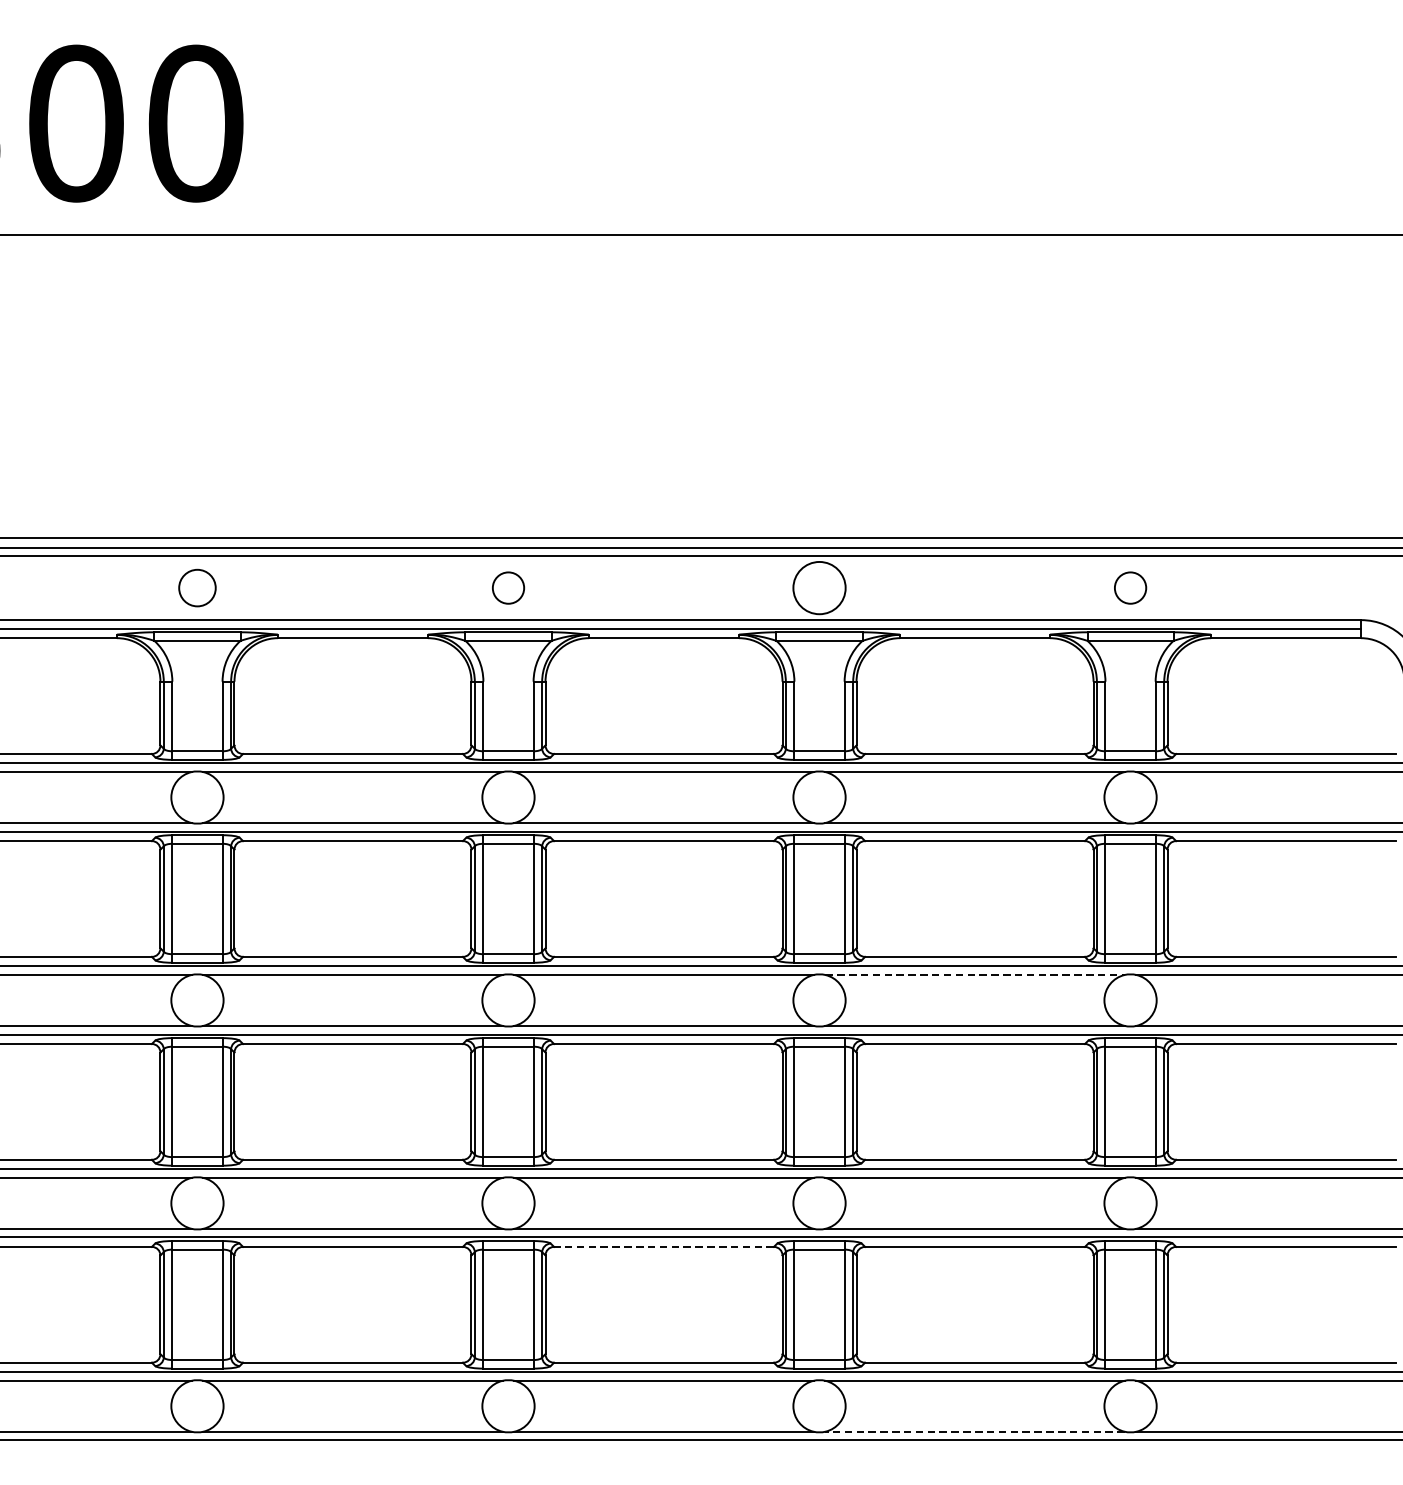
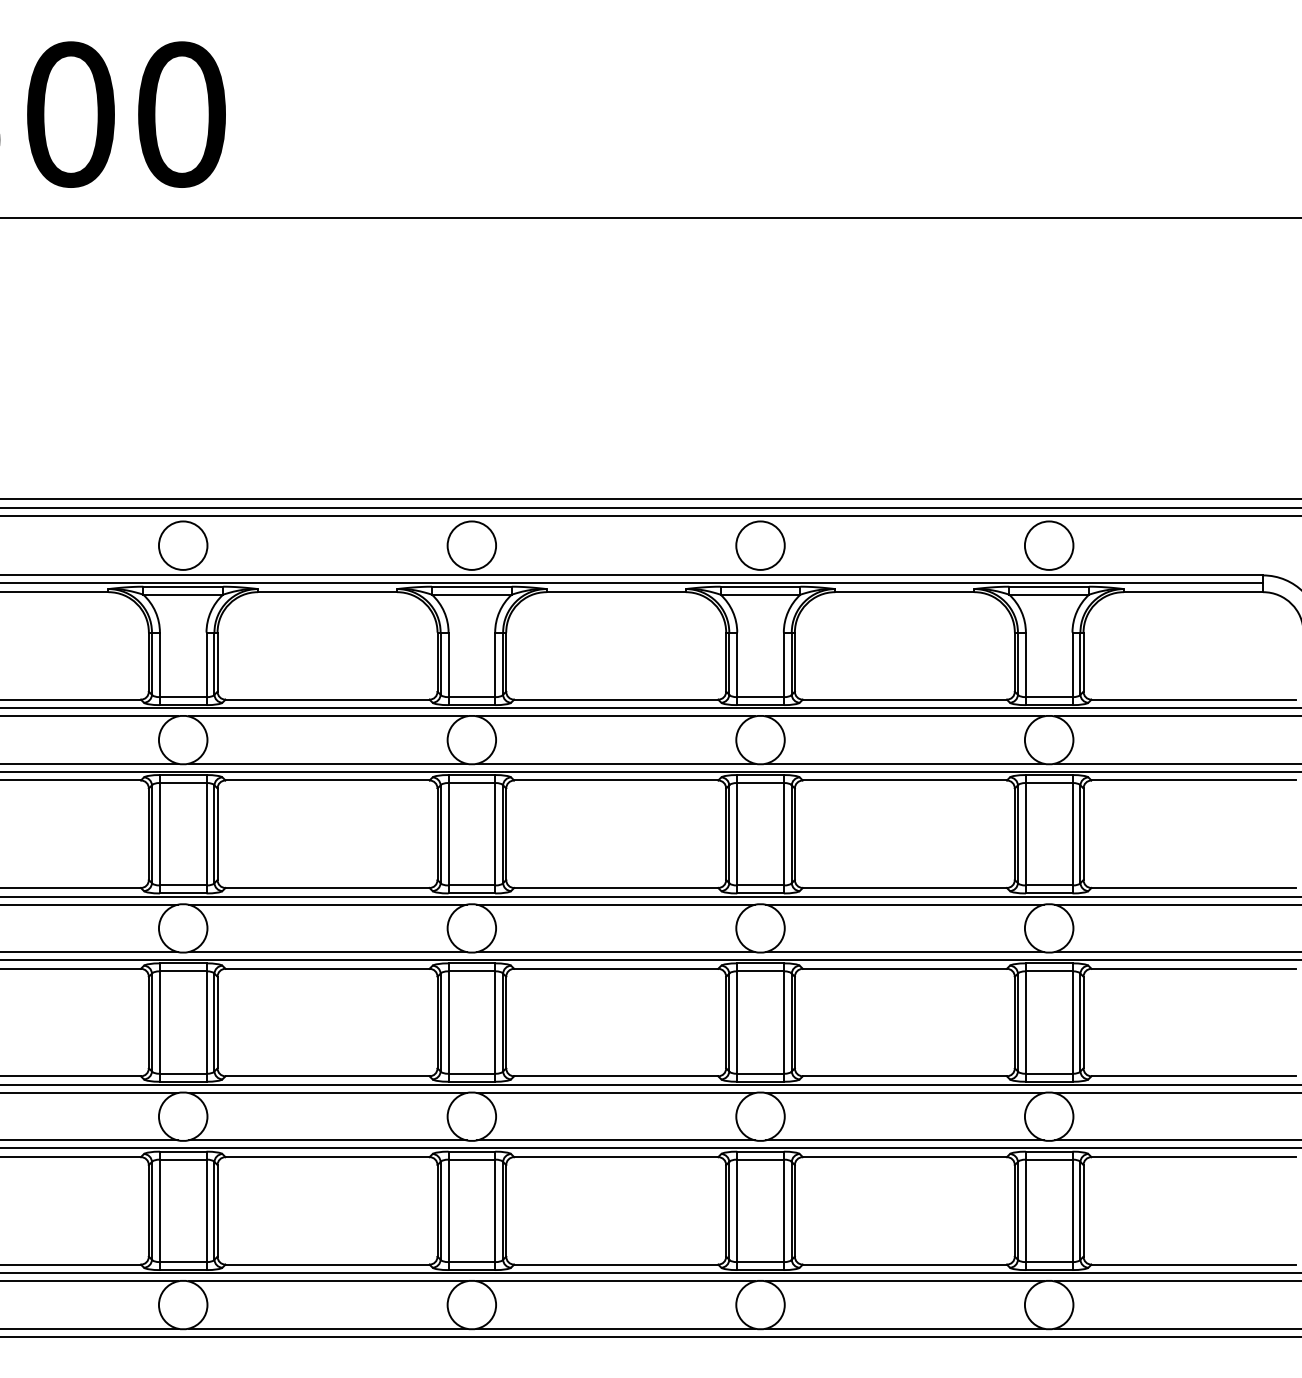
circle: (196, 587) -> (182, 545), size x1.43
circle: (508, 587) -> (471, 545), size x1.67
circle: (1129, 587) -> (1048, 545), size x1.67
line: (974, 974) -> (904, 904), dashed -> solid
line: (663, 1247) -> (615, 1157), dashed -> solid
line: (974, 1431) -> (904, 1328), dashed -> solid

